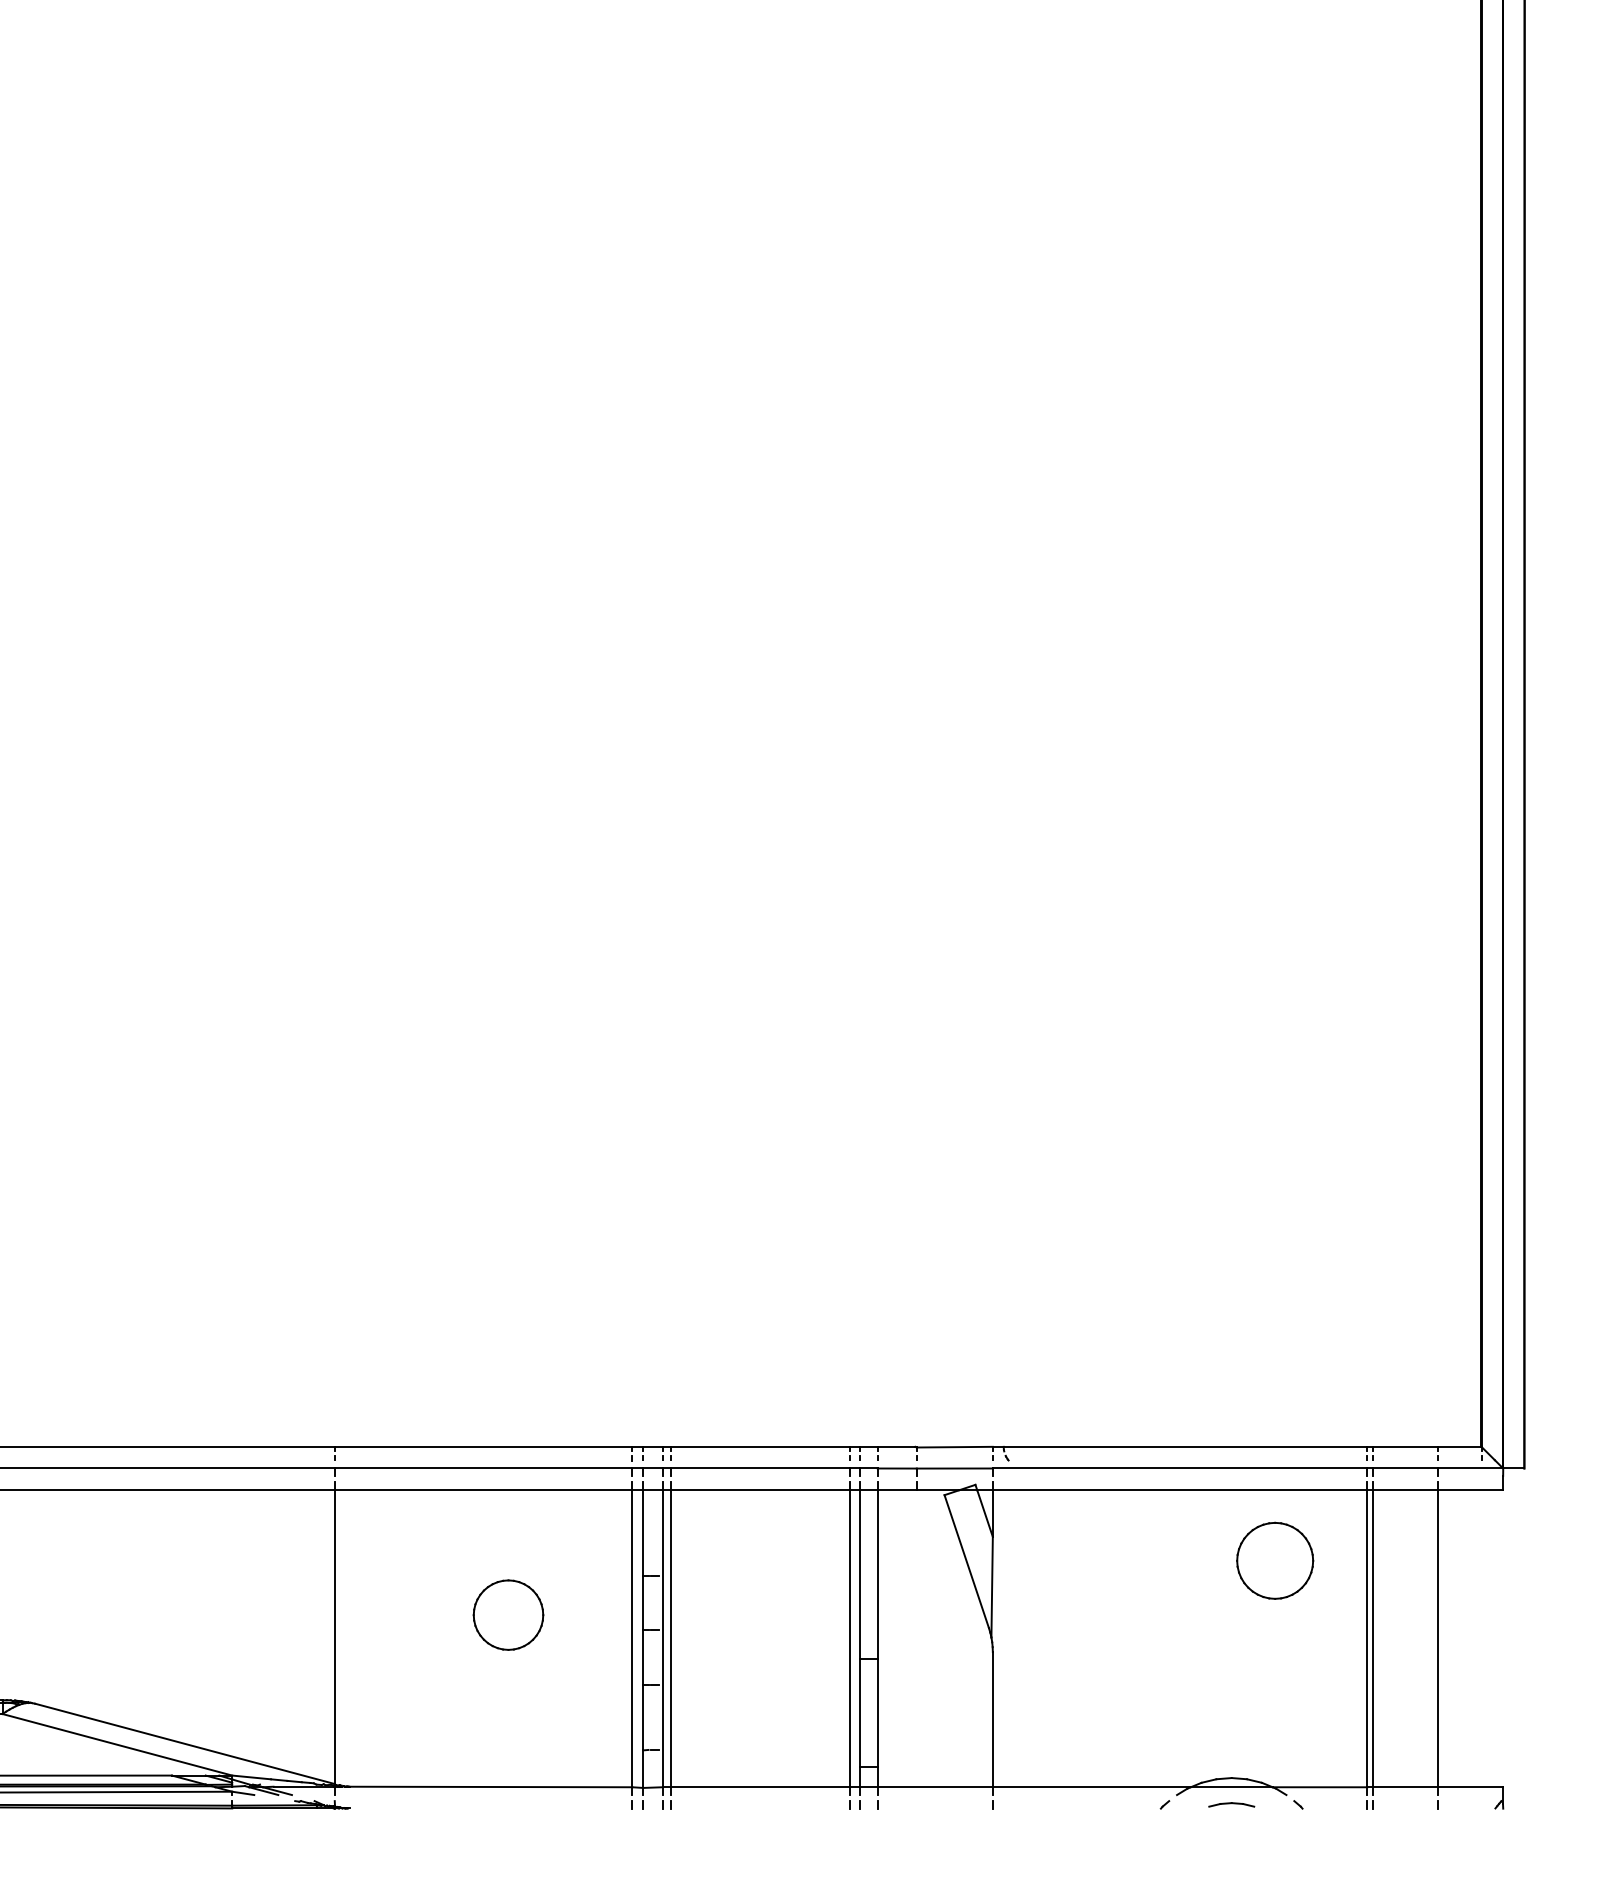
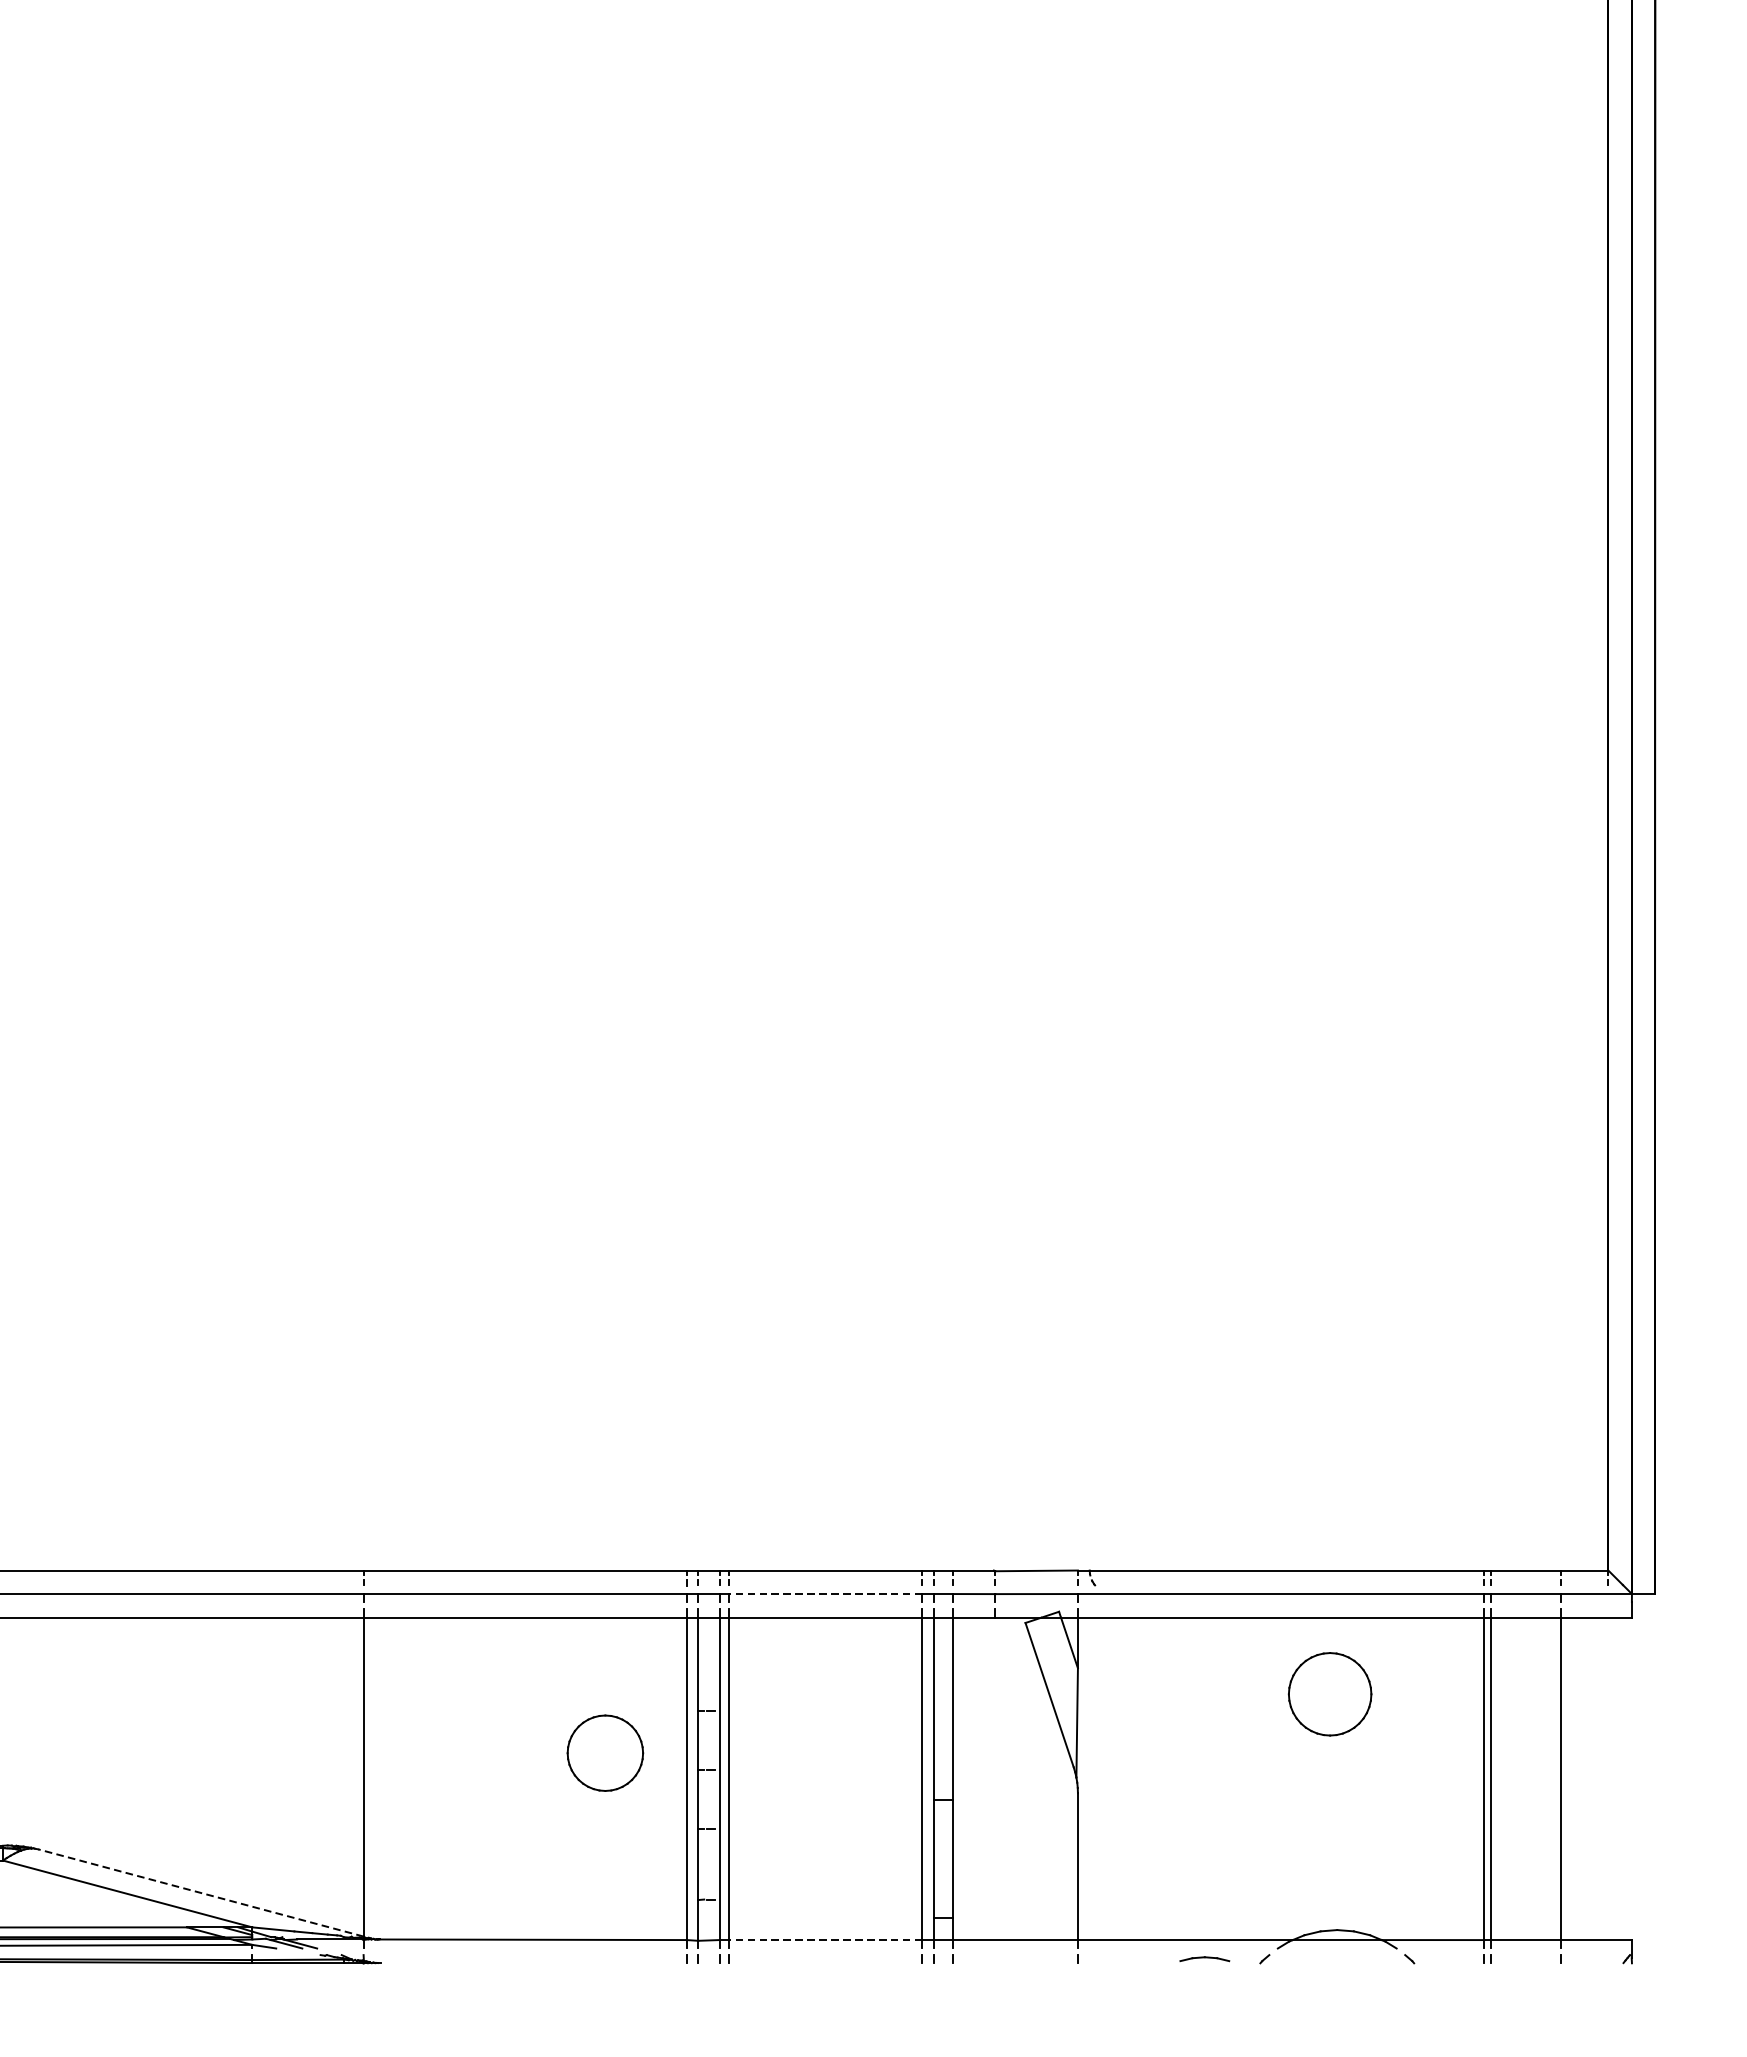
line: (759, 1468) -> (824, 1594), solid -> dashed
part: (1275, 1560) -> (1330, 1693), moved
part: (508, 1614) -> (605, 1752), moved
line: (184, 1743) -> (200, 1892), solid -> dashed
line: (759, 1787) -> (824, 1940), solid -> dashed
part: (1231, 1804) -> (1204, 1958), moved

